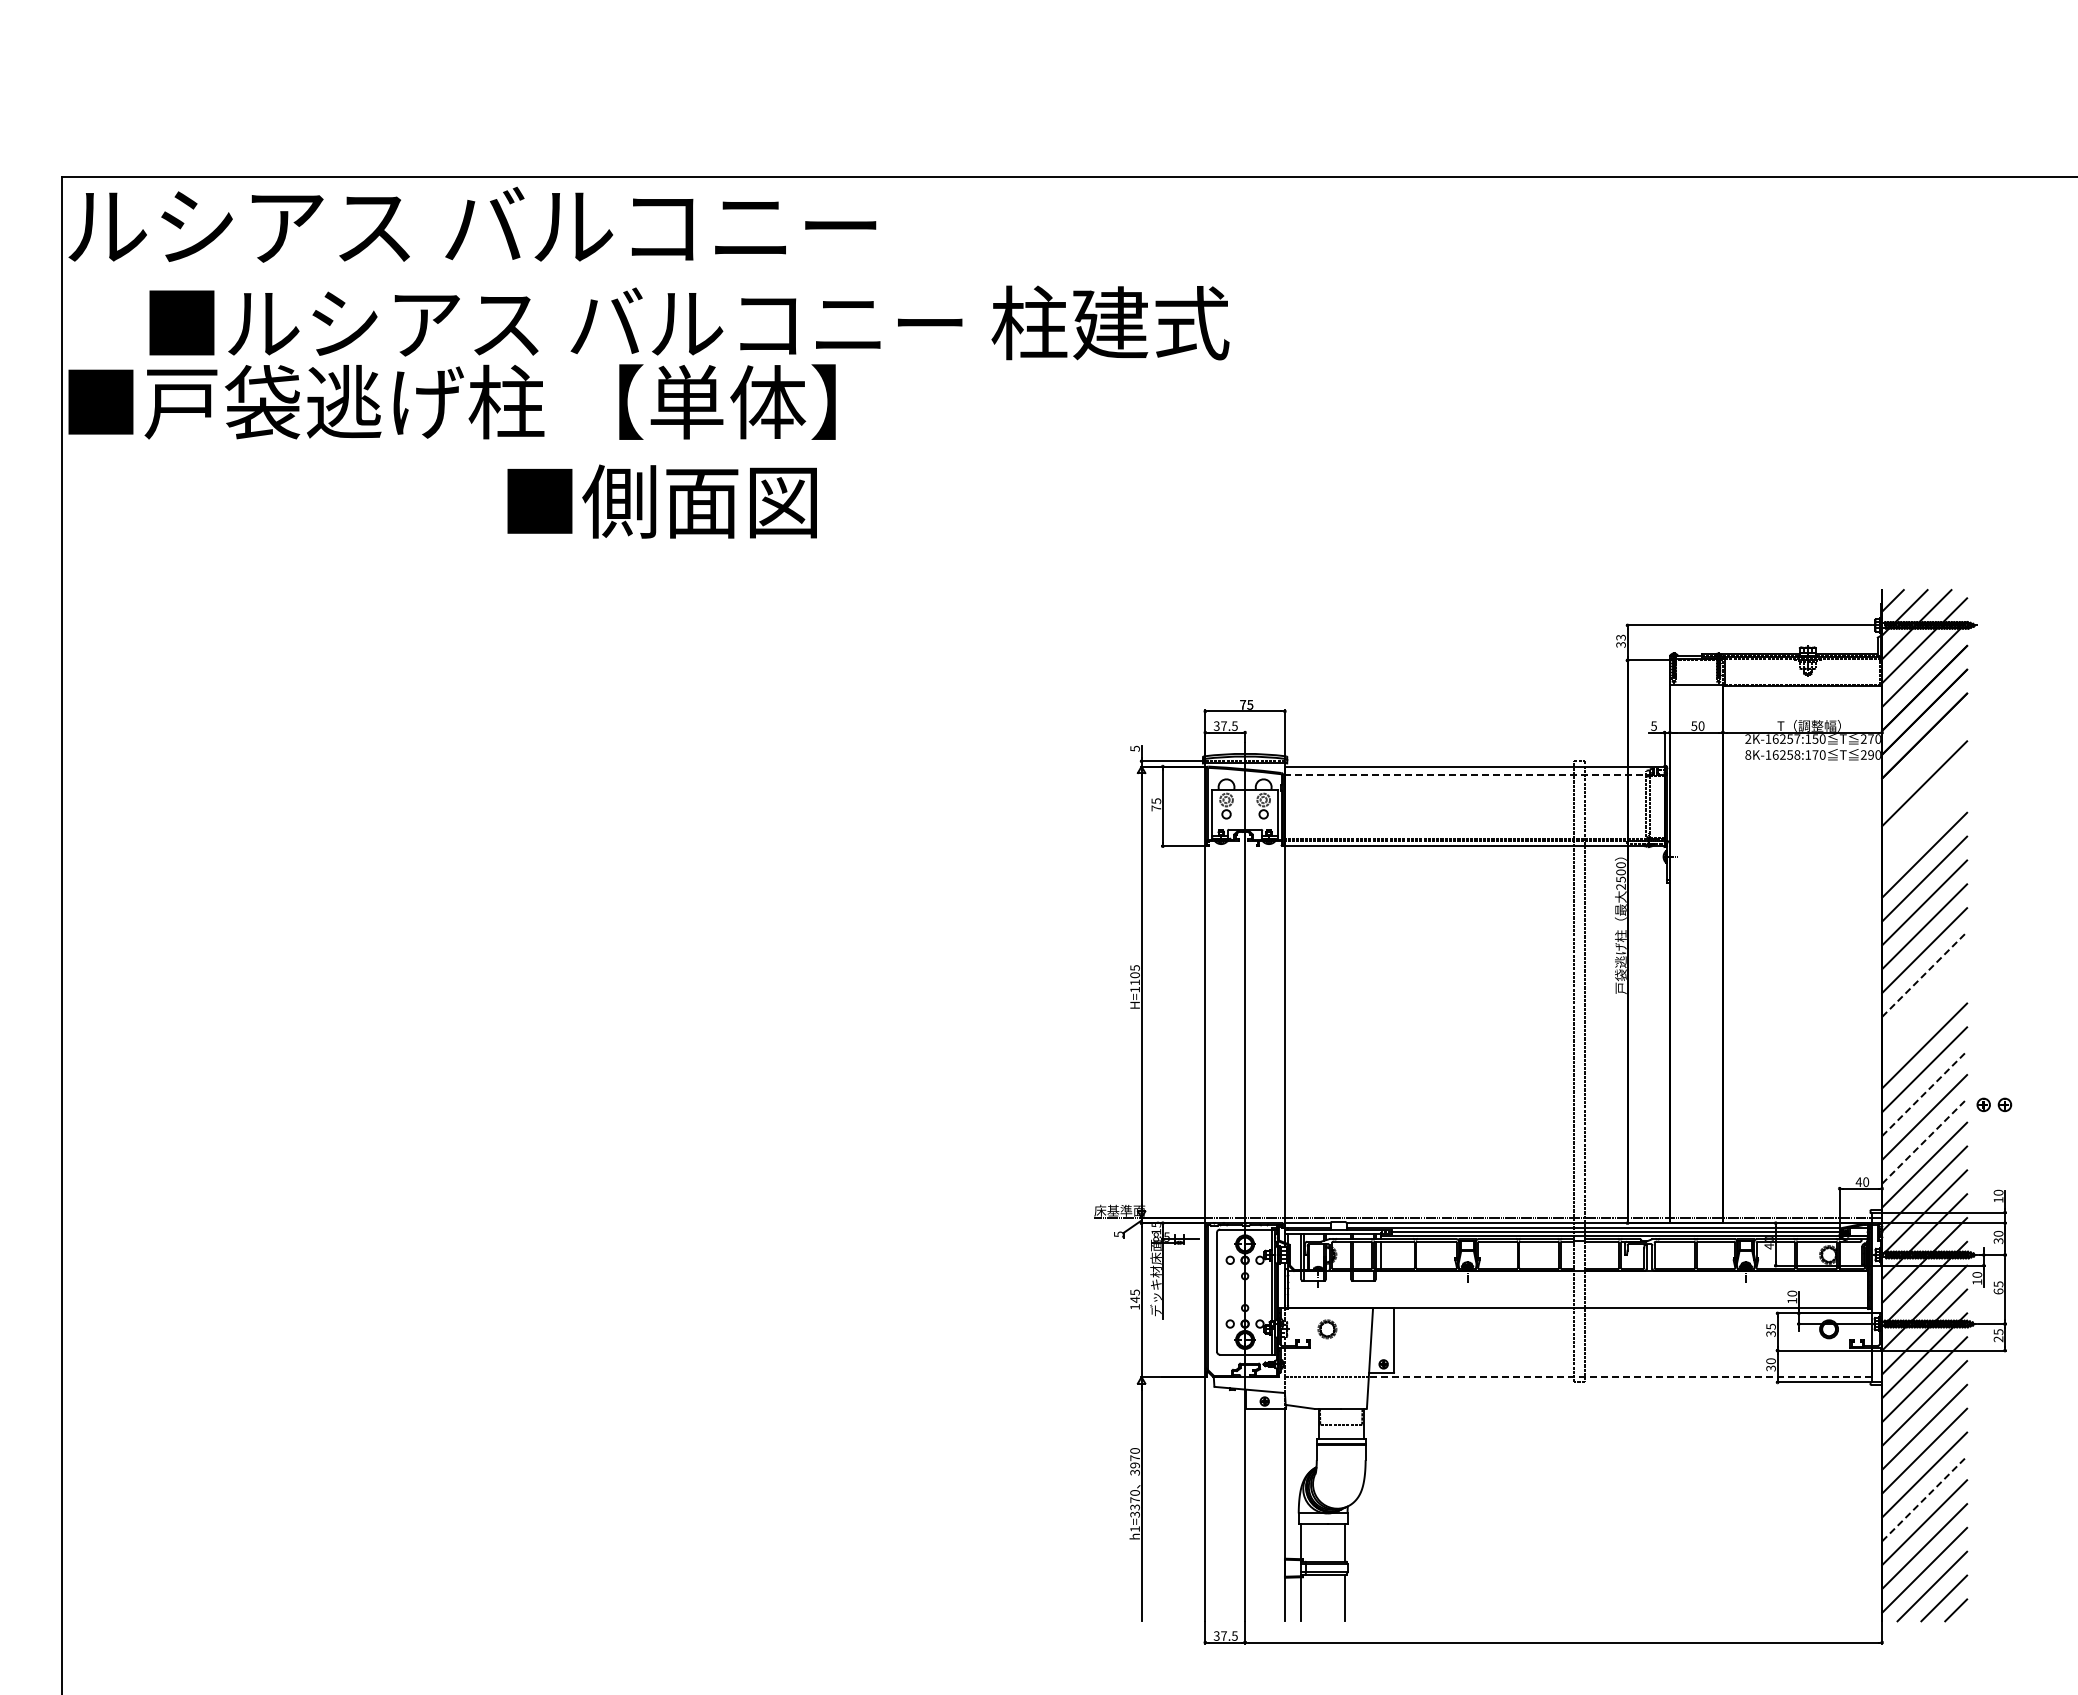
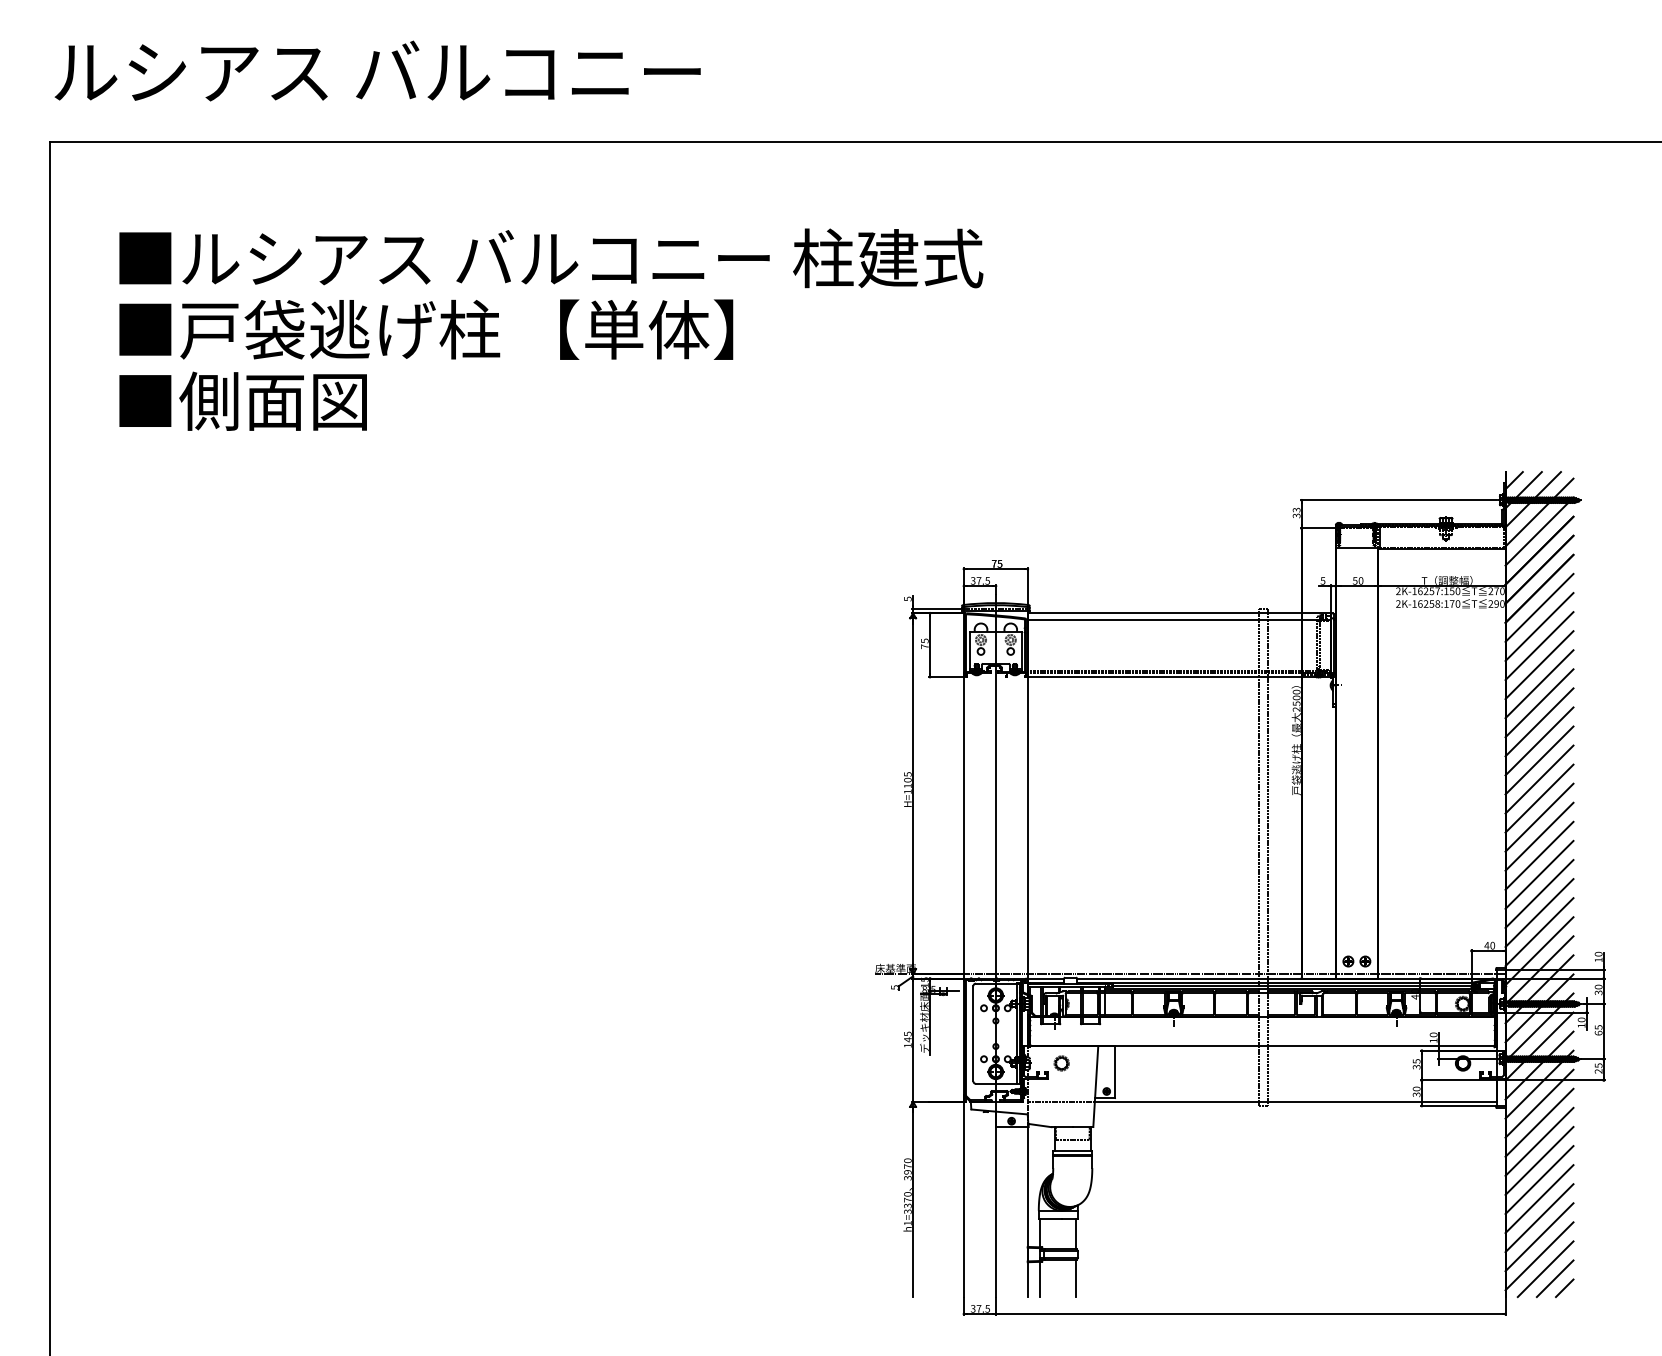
text: (472, 224) -> (377, 70), moved
text: (451, 401) -> (425, 329), moved
text: (661, 501) -> (242, 401), moved
text: (1748, 754) -> (1398, 603), 8K-16258:170 -> 2K-16258:170
line: (1924, 759) -> (1539, 607), added
line: (1474, 775) -> (1179, 620), dashed -> solid
line: (1924, 807) -> (1539, 646), added
line: (1924, 830) -> (1539, 664), added
line: (1924, 974) -> (1539, 779), dashed -> solid
line: (1924, 997) -> (1539, 798), added
line: (1924, 1021) -> (1539, 817), added
line: (1924, 1093) -> (1539, 874), dashed -> solid
part: (1994, 1104) -> (1357, 961), moved
line: (1924, 1140) -> (1539, 912), dashed -> solid
line: (1620, 1377) -> (1296, 1102), dashed -> solid
line: (1924, 1498) -> (1539, 1198), dashed -> solid

